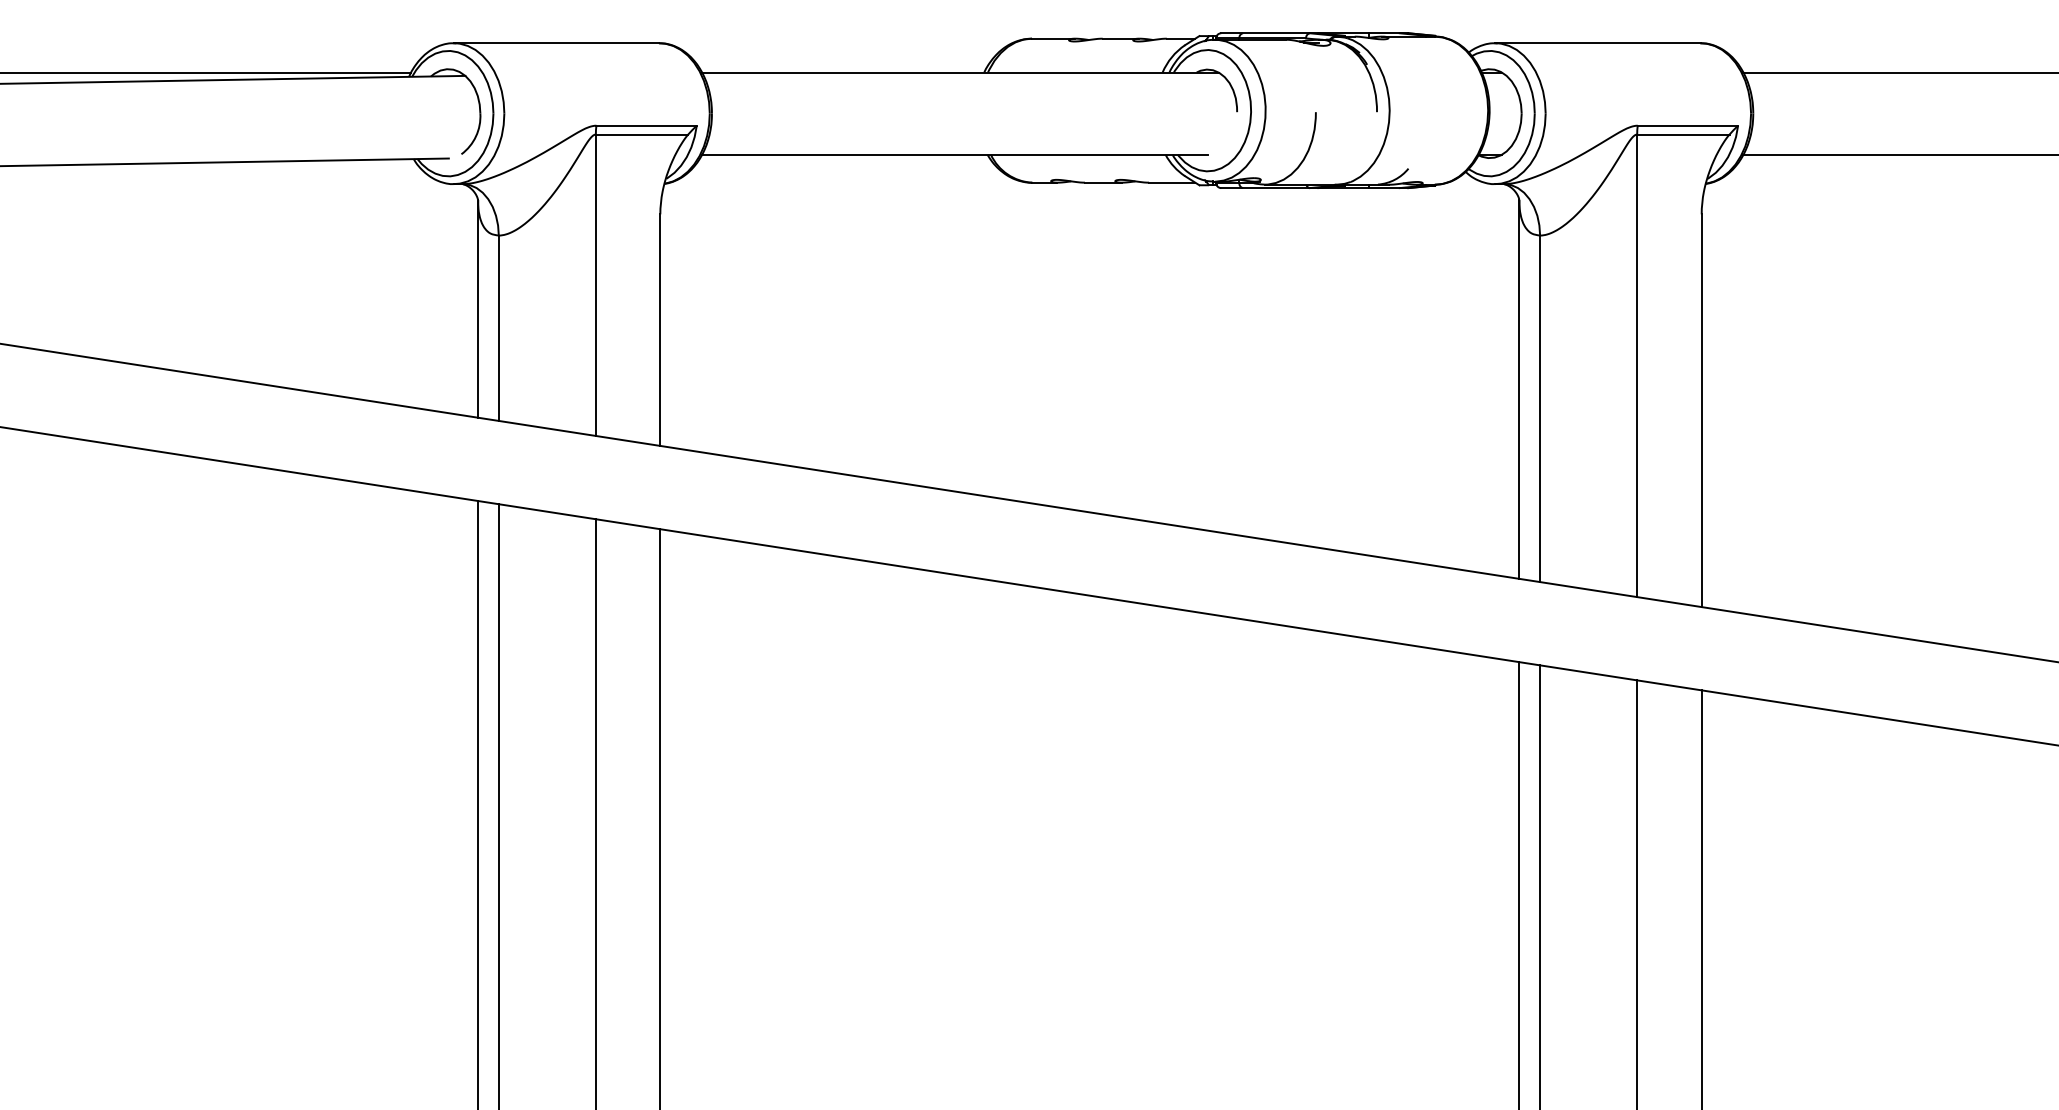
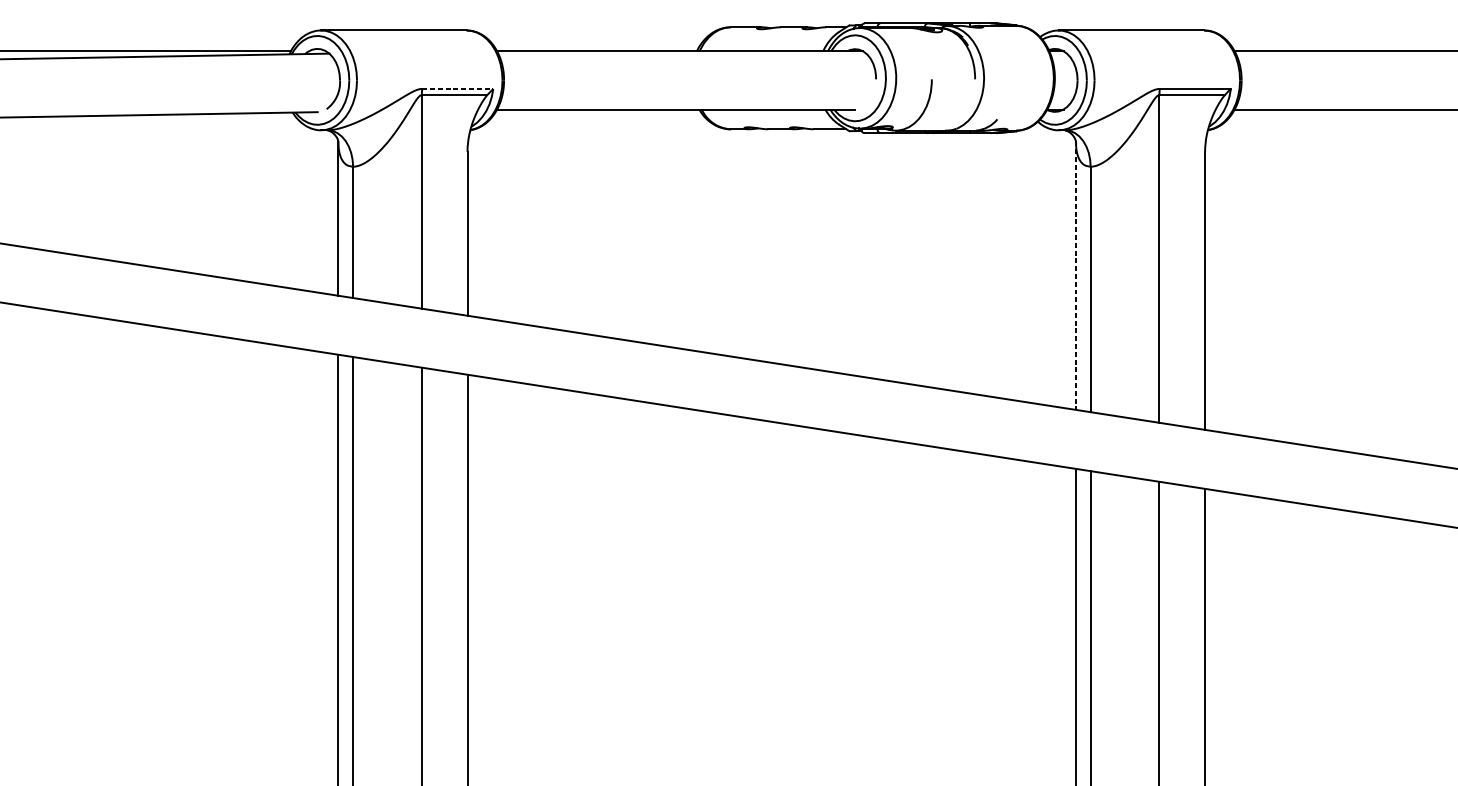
line: (647, 125) -> (458, 88), solid -> dashed
line: (1519, 389) -> (1076, 275), solid -> dashed

